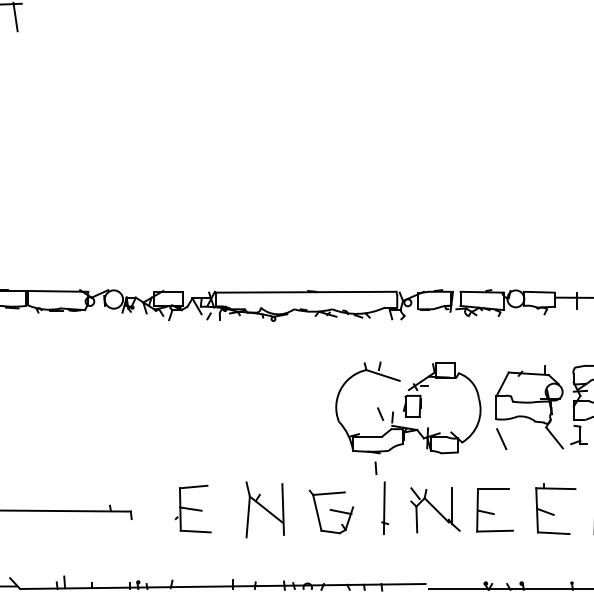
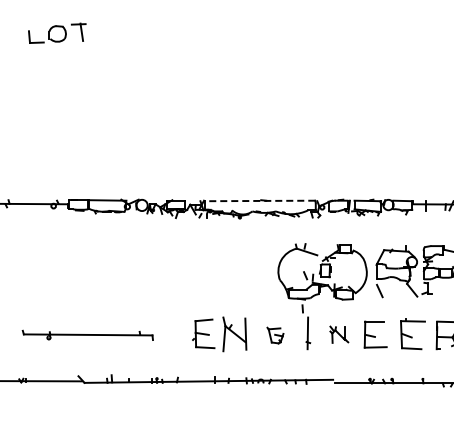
line: (305, 291) -> (259, 200), solid -> dashed
part: (192, 508) -> (203, 333), moved
part: (435, 510) -> (339, 334), size x0.6
part: (331, 511) -> (275, 335), size x0.6

